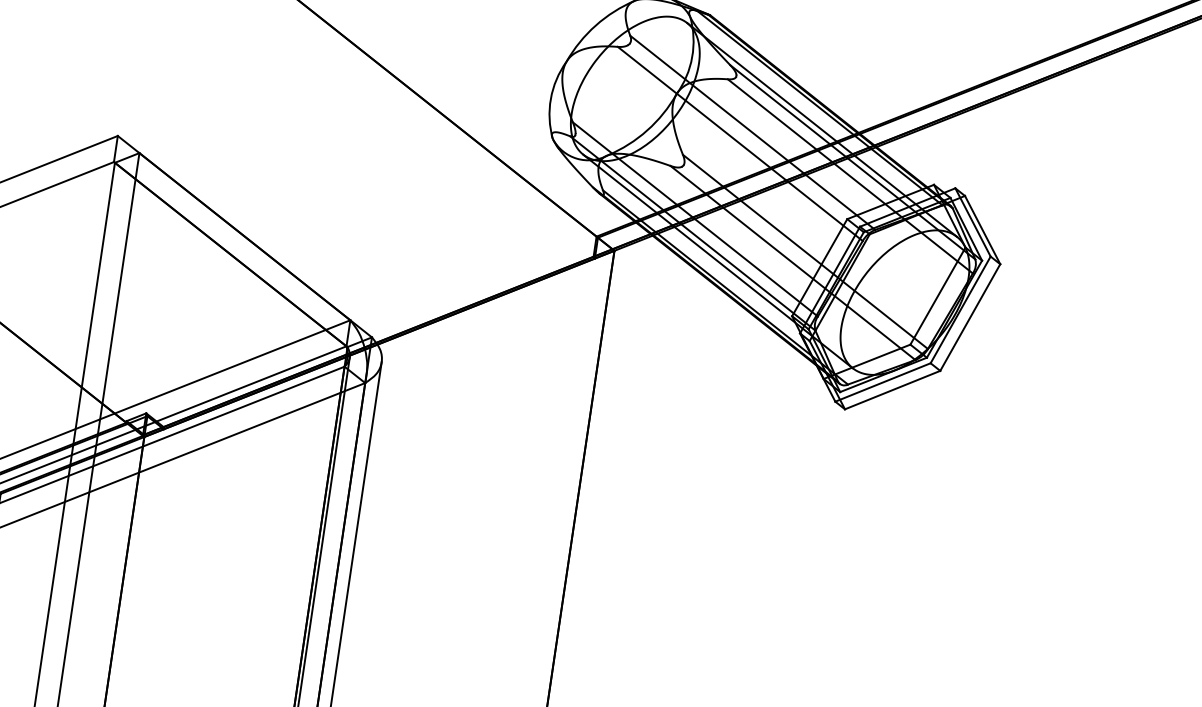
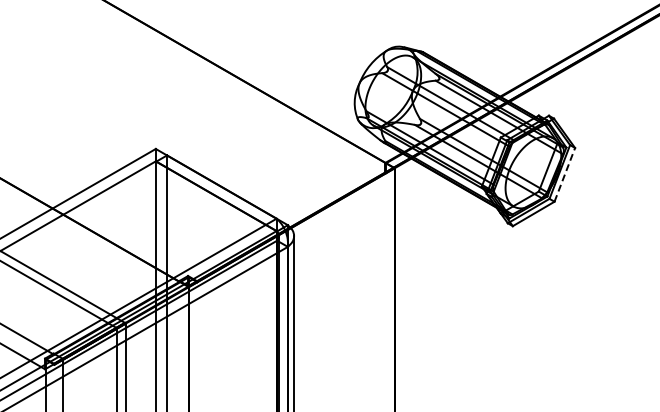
line: (969, 316) -> (564, 174), solid -> dashed

